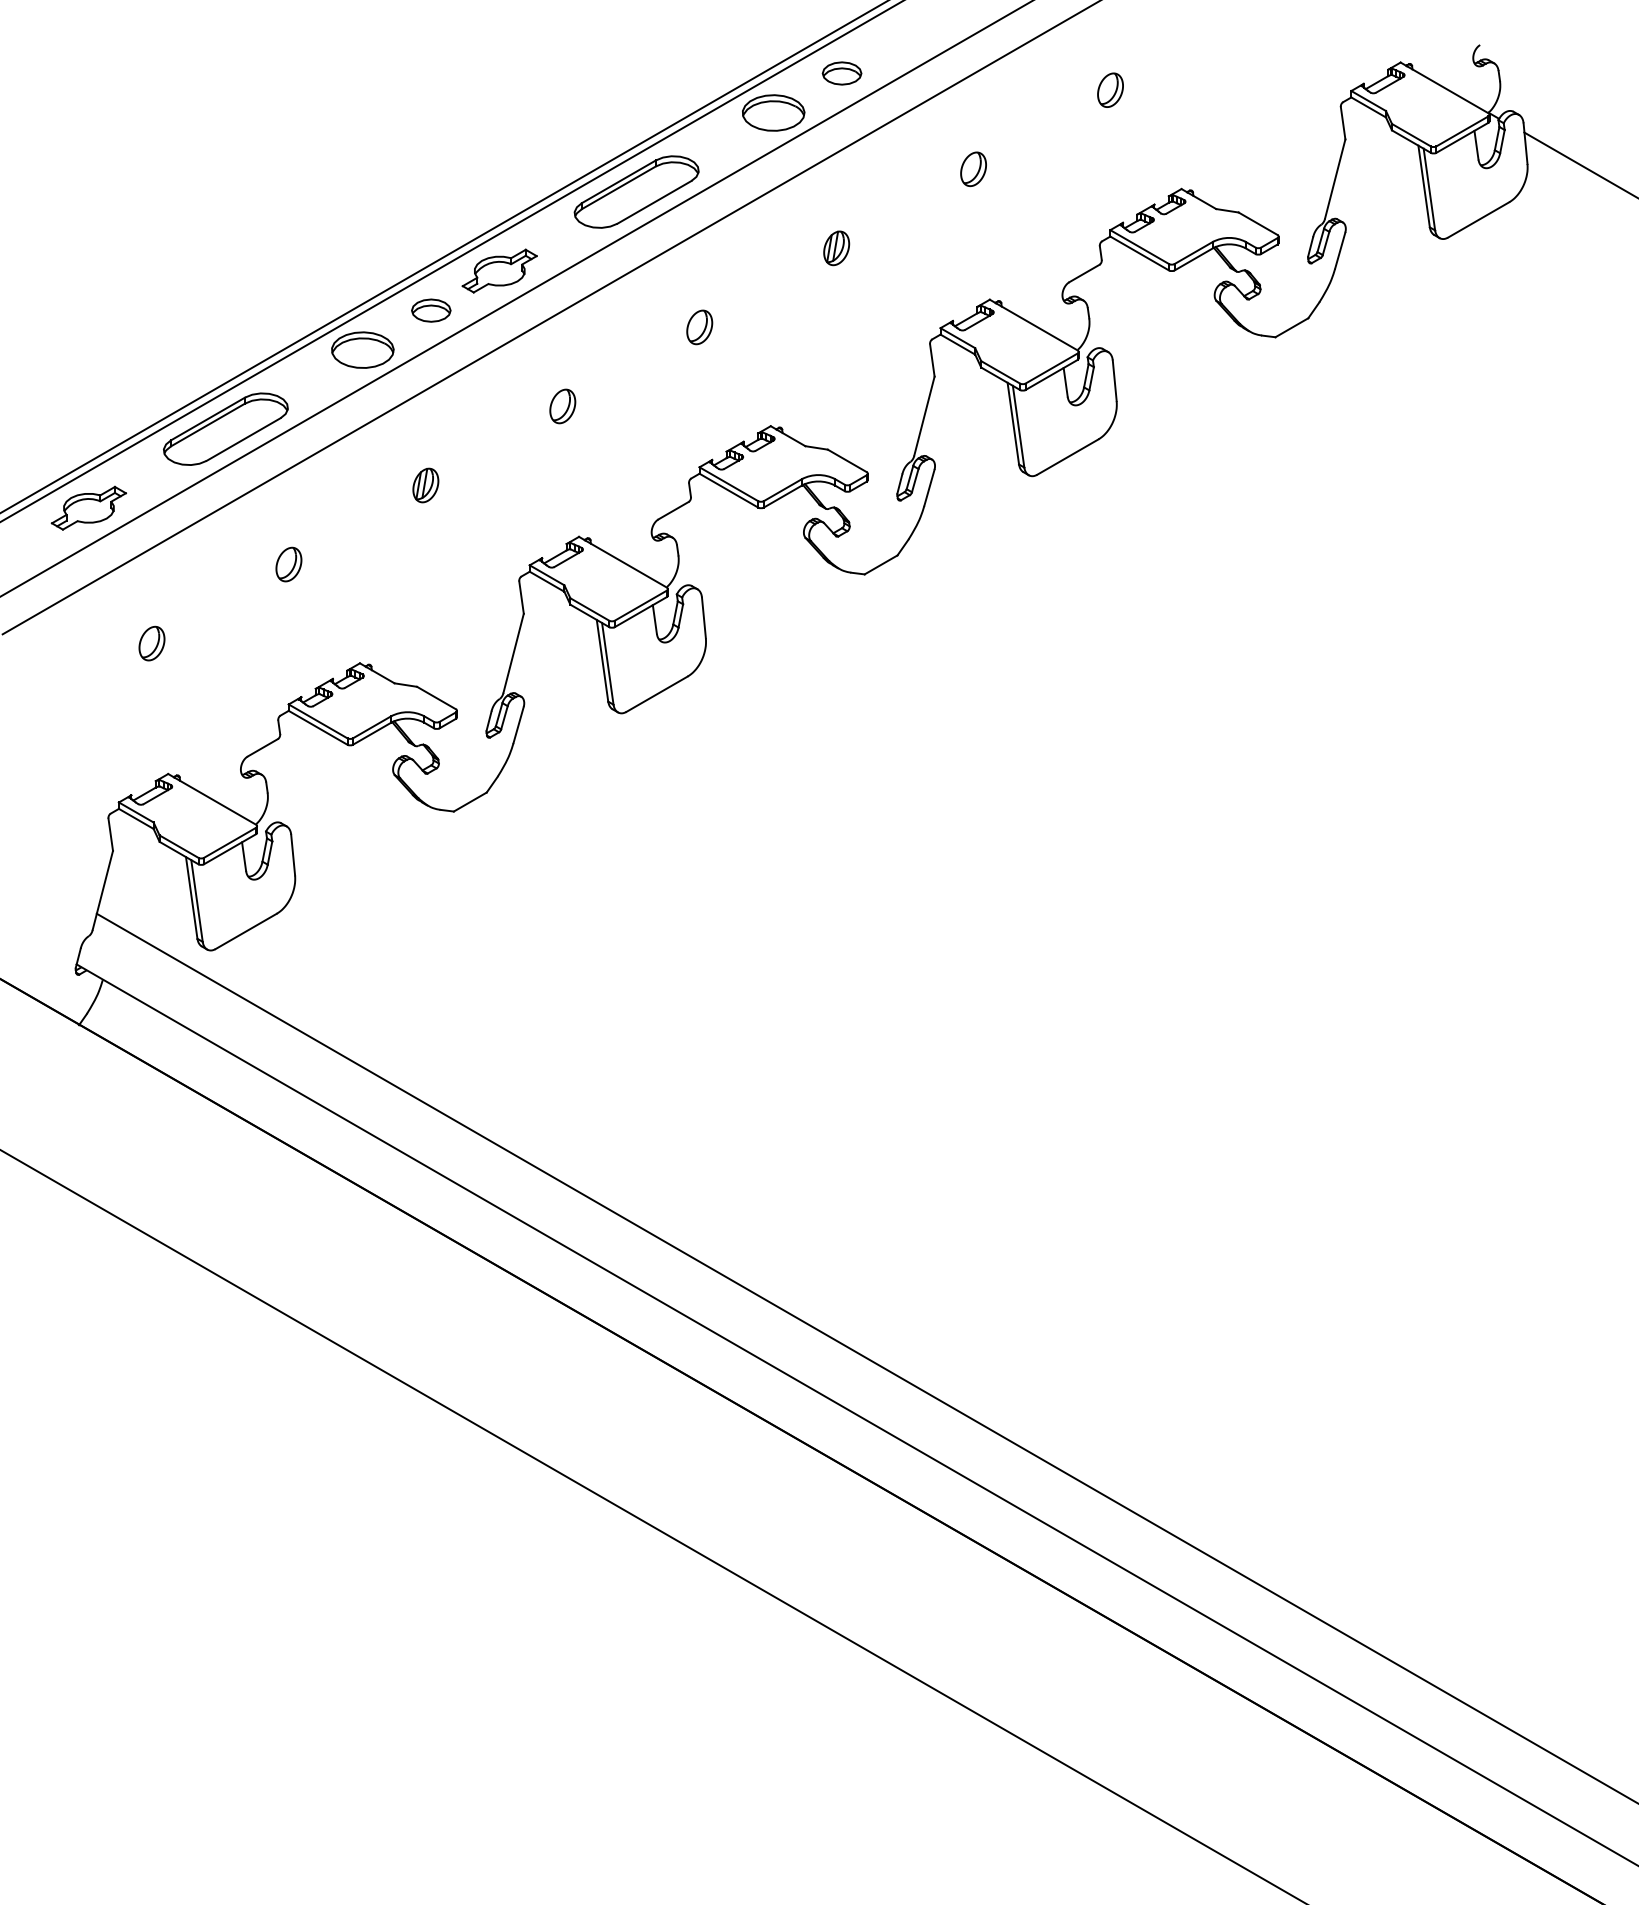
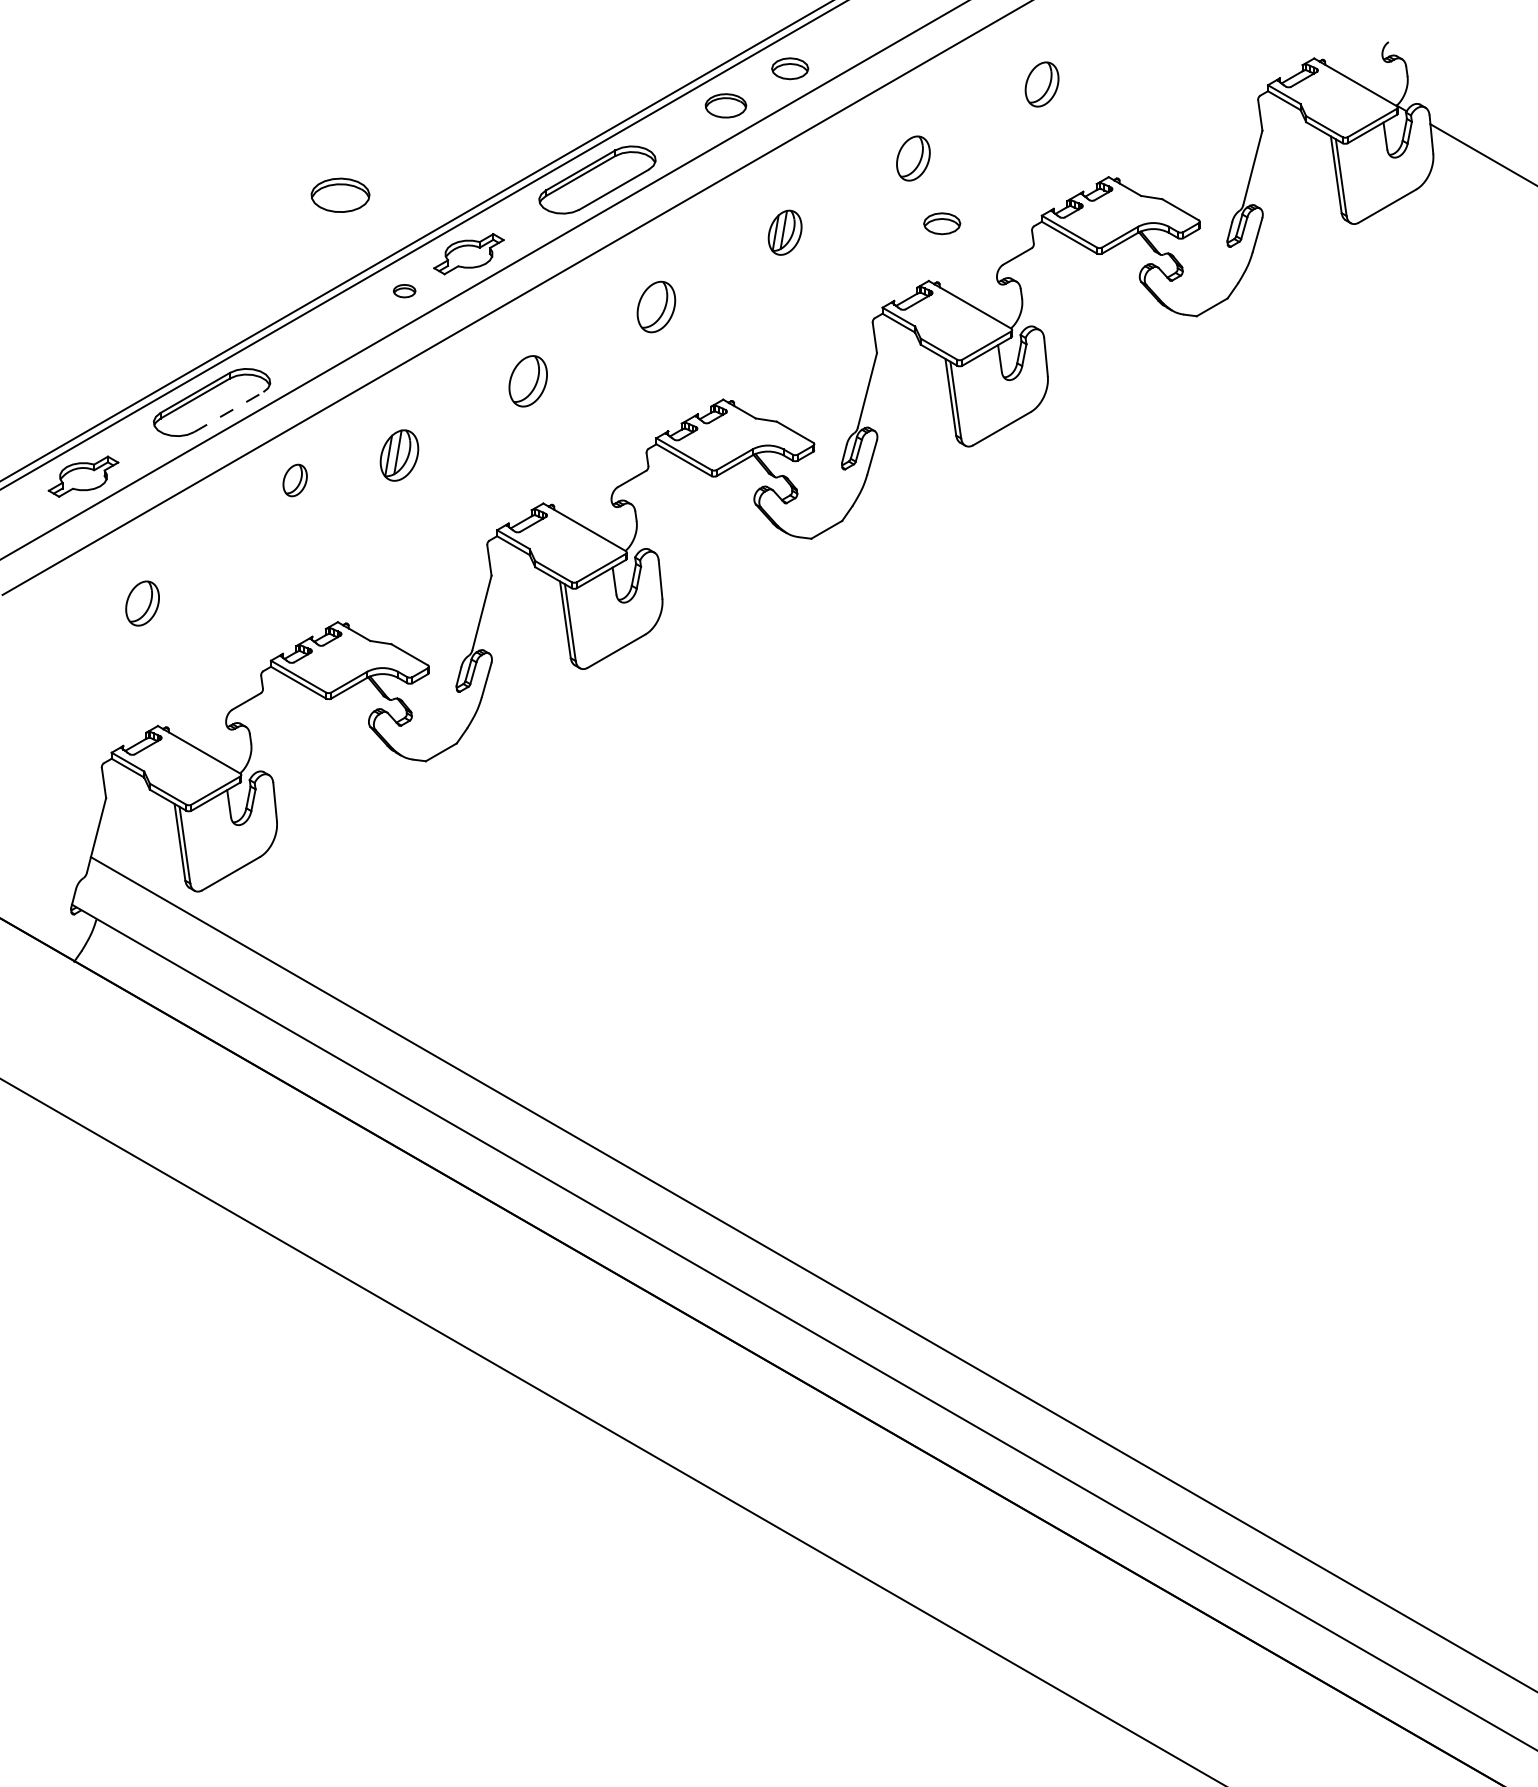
part: (1109, 90) -> (1041, 84), size x1.4
part: (773, 112) -> (725, 105), size x0.7
part: (973, 169) -> (913, 158), size x1.4
part: (1004, 238) -> (942, 223), added
part: (836, 248) -> (784, 232), size x1.4
part: (431, 309) -> (404, 290), size x0.6
part: (699, 326) -> (656, 306), size x1.6
part: (362, 349) -> (340, 194), moved
part: (562, 405) -> (527, 380), size x1.6
line: (244, 438) -> (229, 411), solid -> dashed
part: (425, 484) -> (399, 454), size x1.6
part: (288, 564) -> (294, 480), moved
part: (151, 643) -> (142, 603), size x1.4

